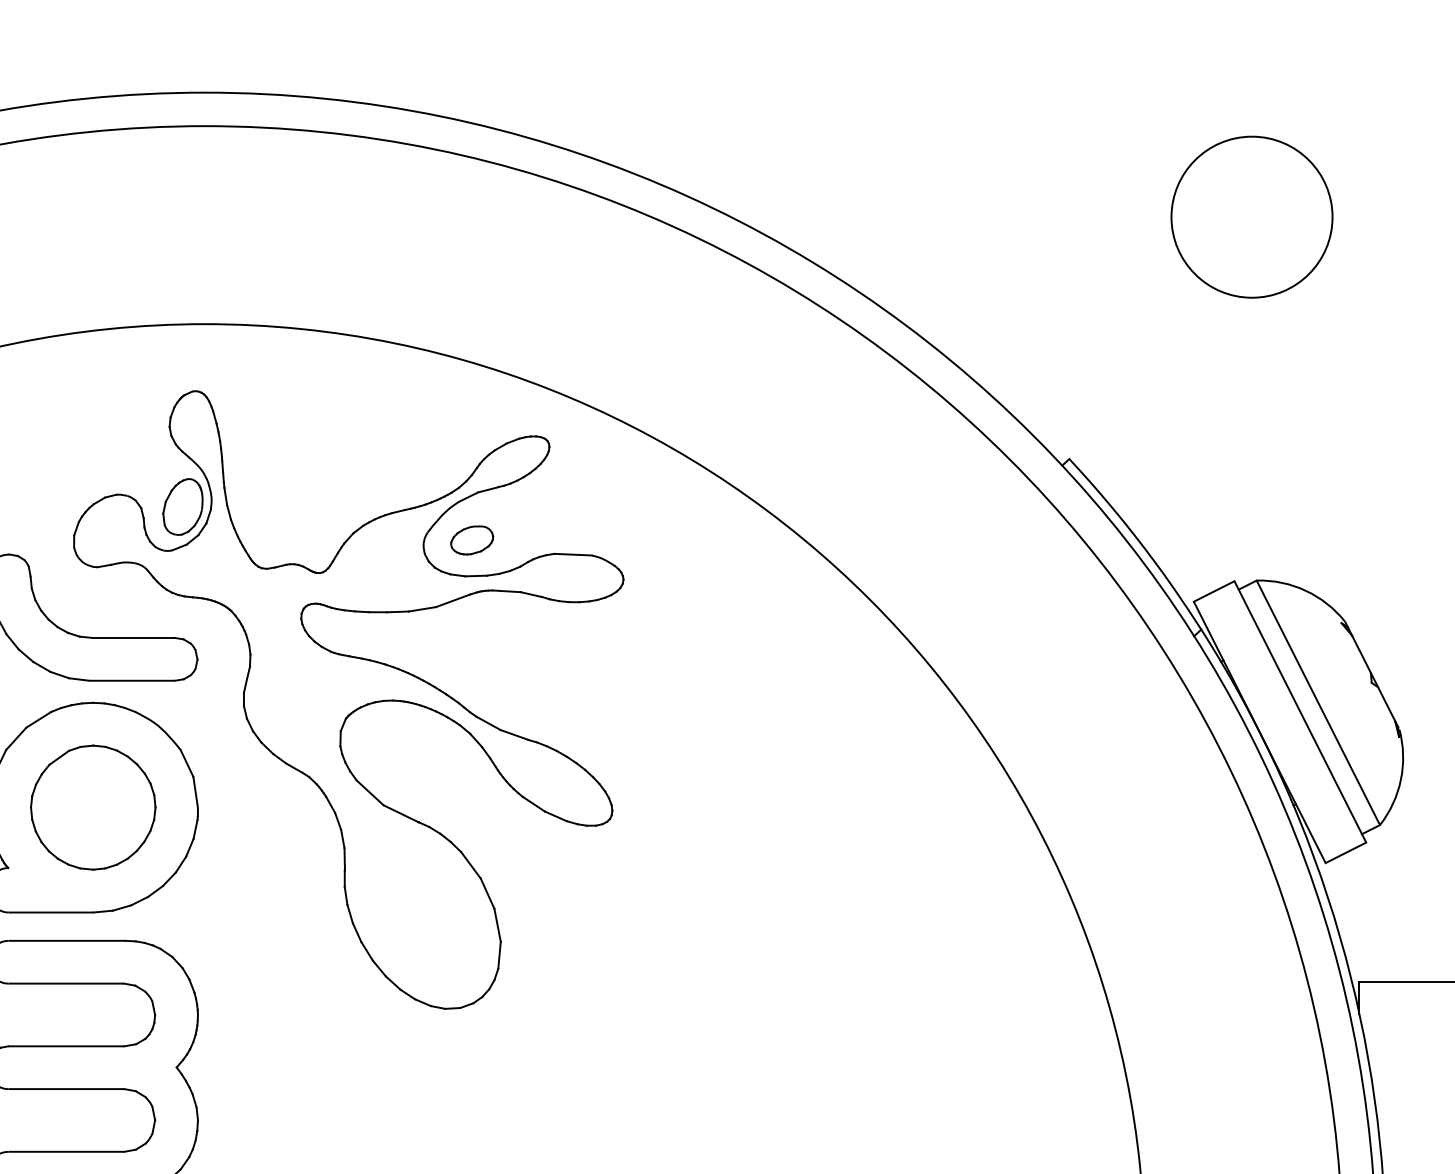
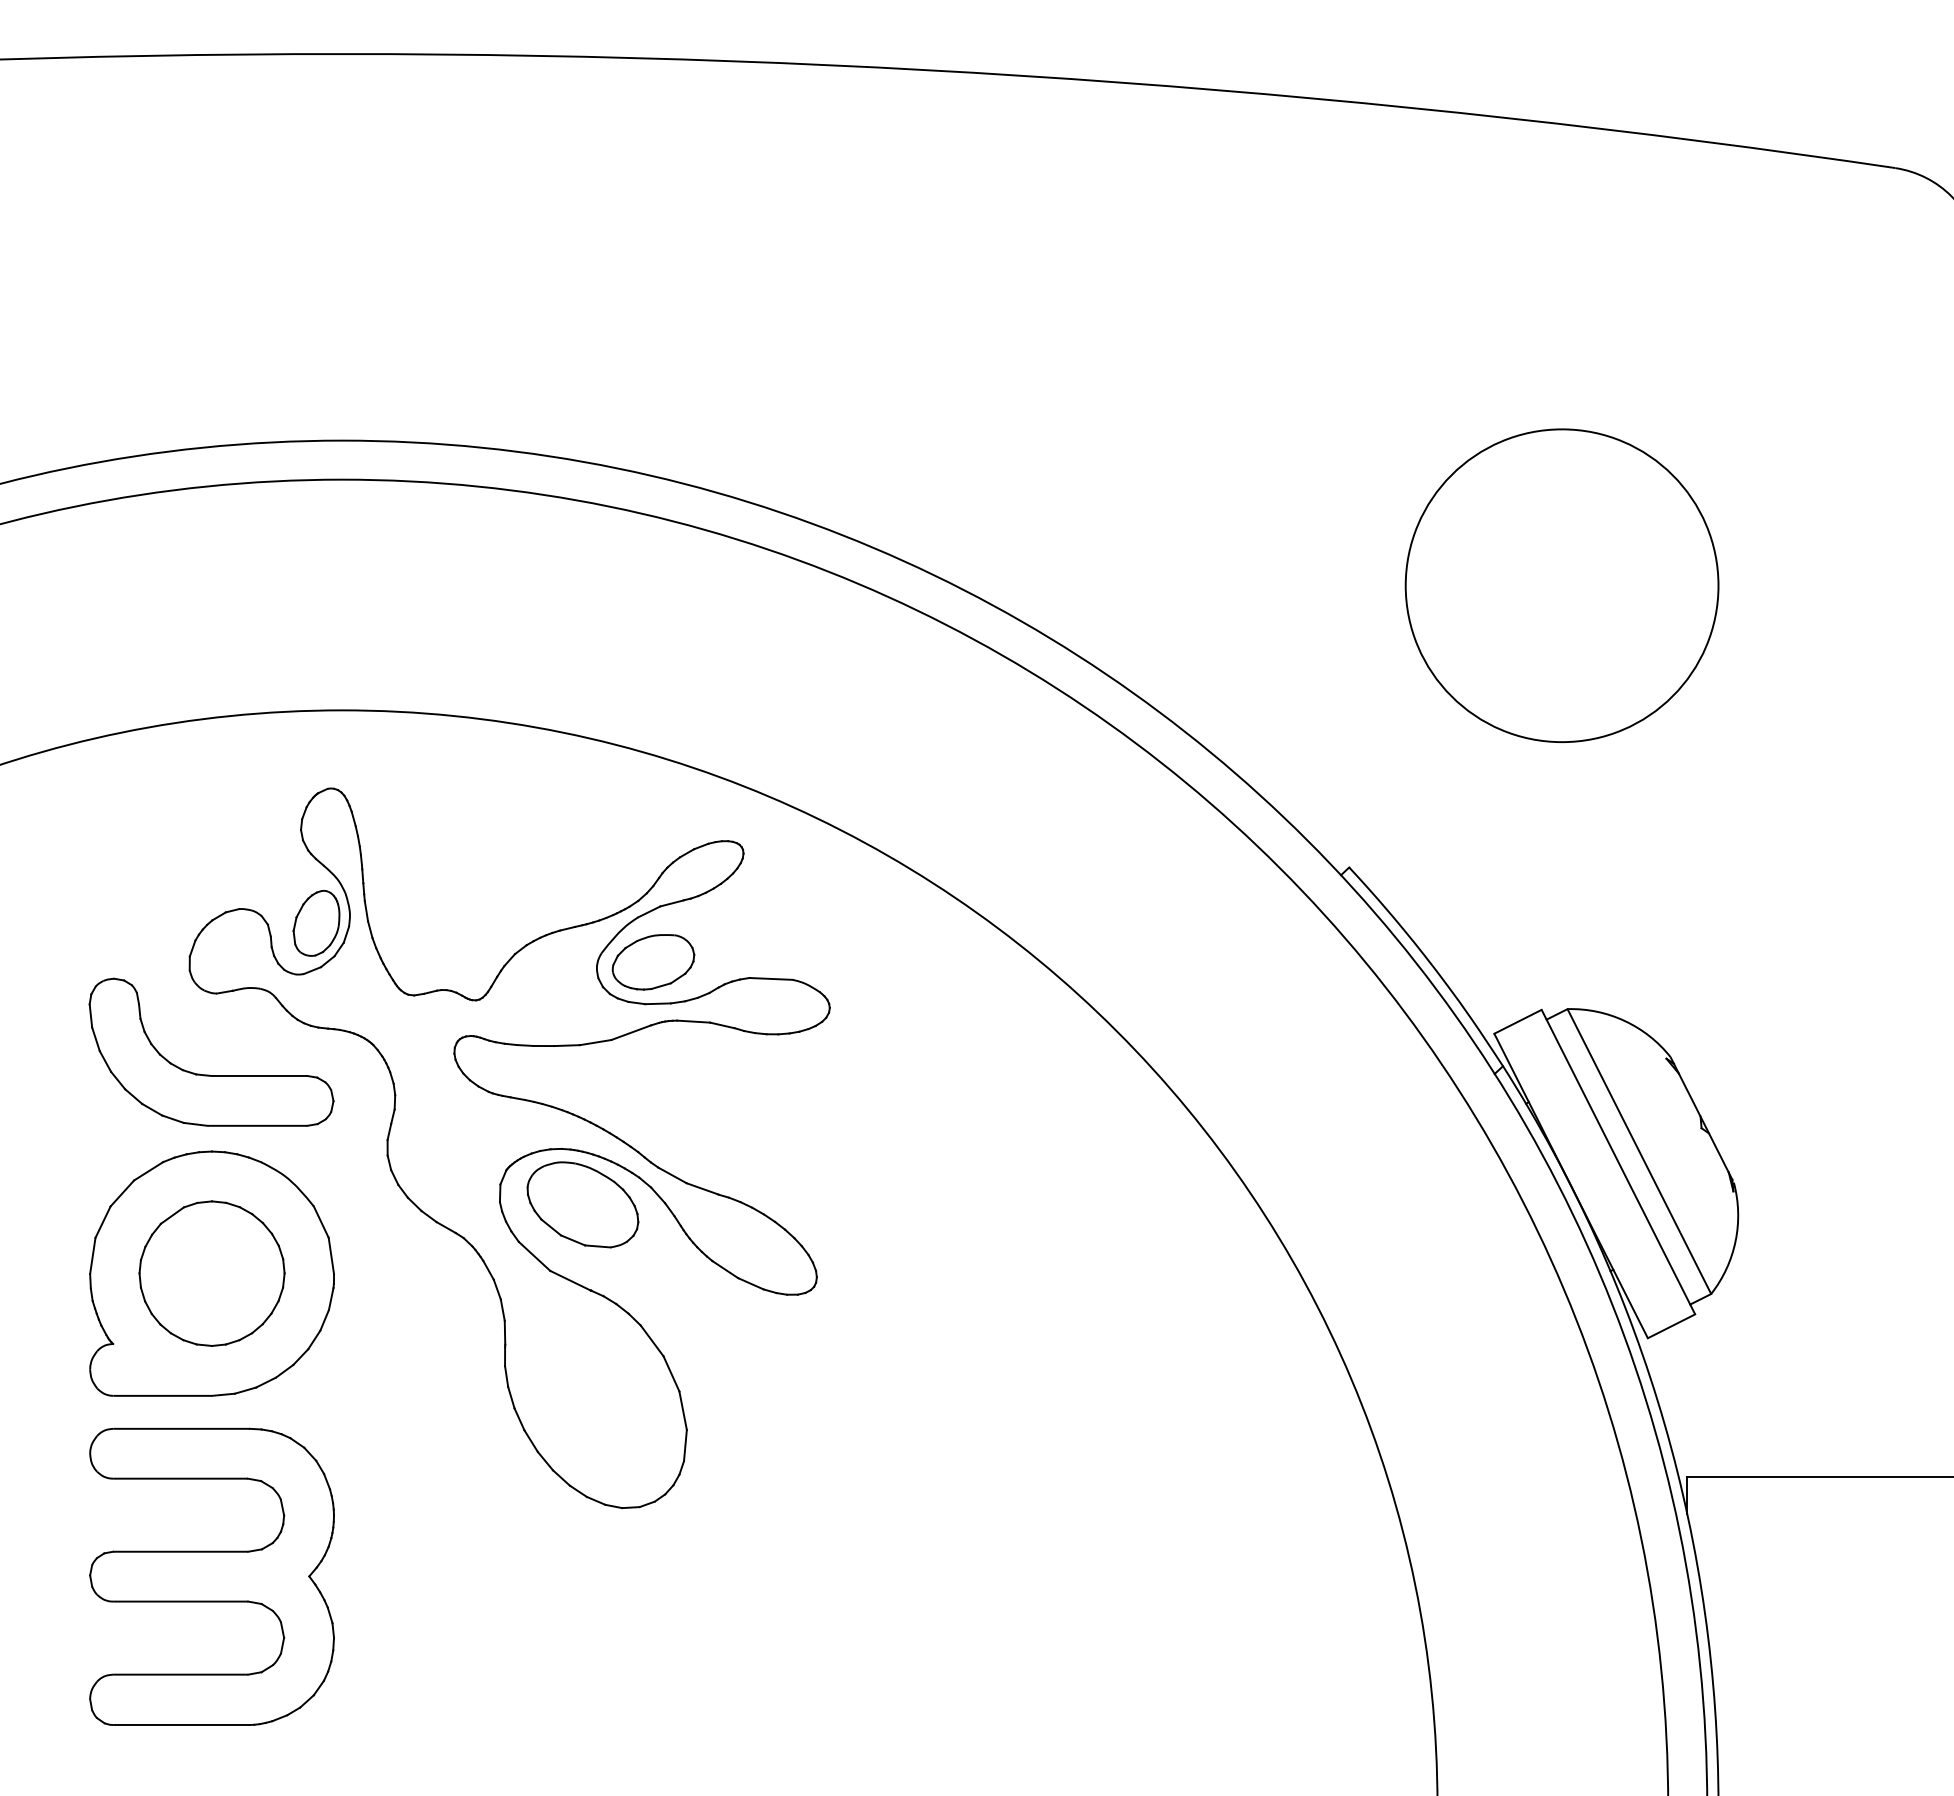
circle: (1251, 216) -> (1561, 585), size x1.67
part: (472, 540) -> (653, 962), size x1.67
part: (411, 748) -> (582, 1204), added

